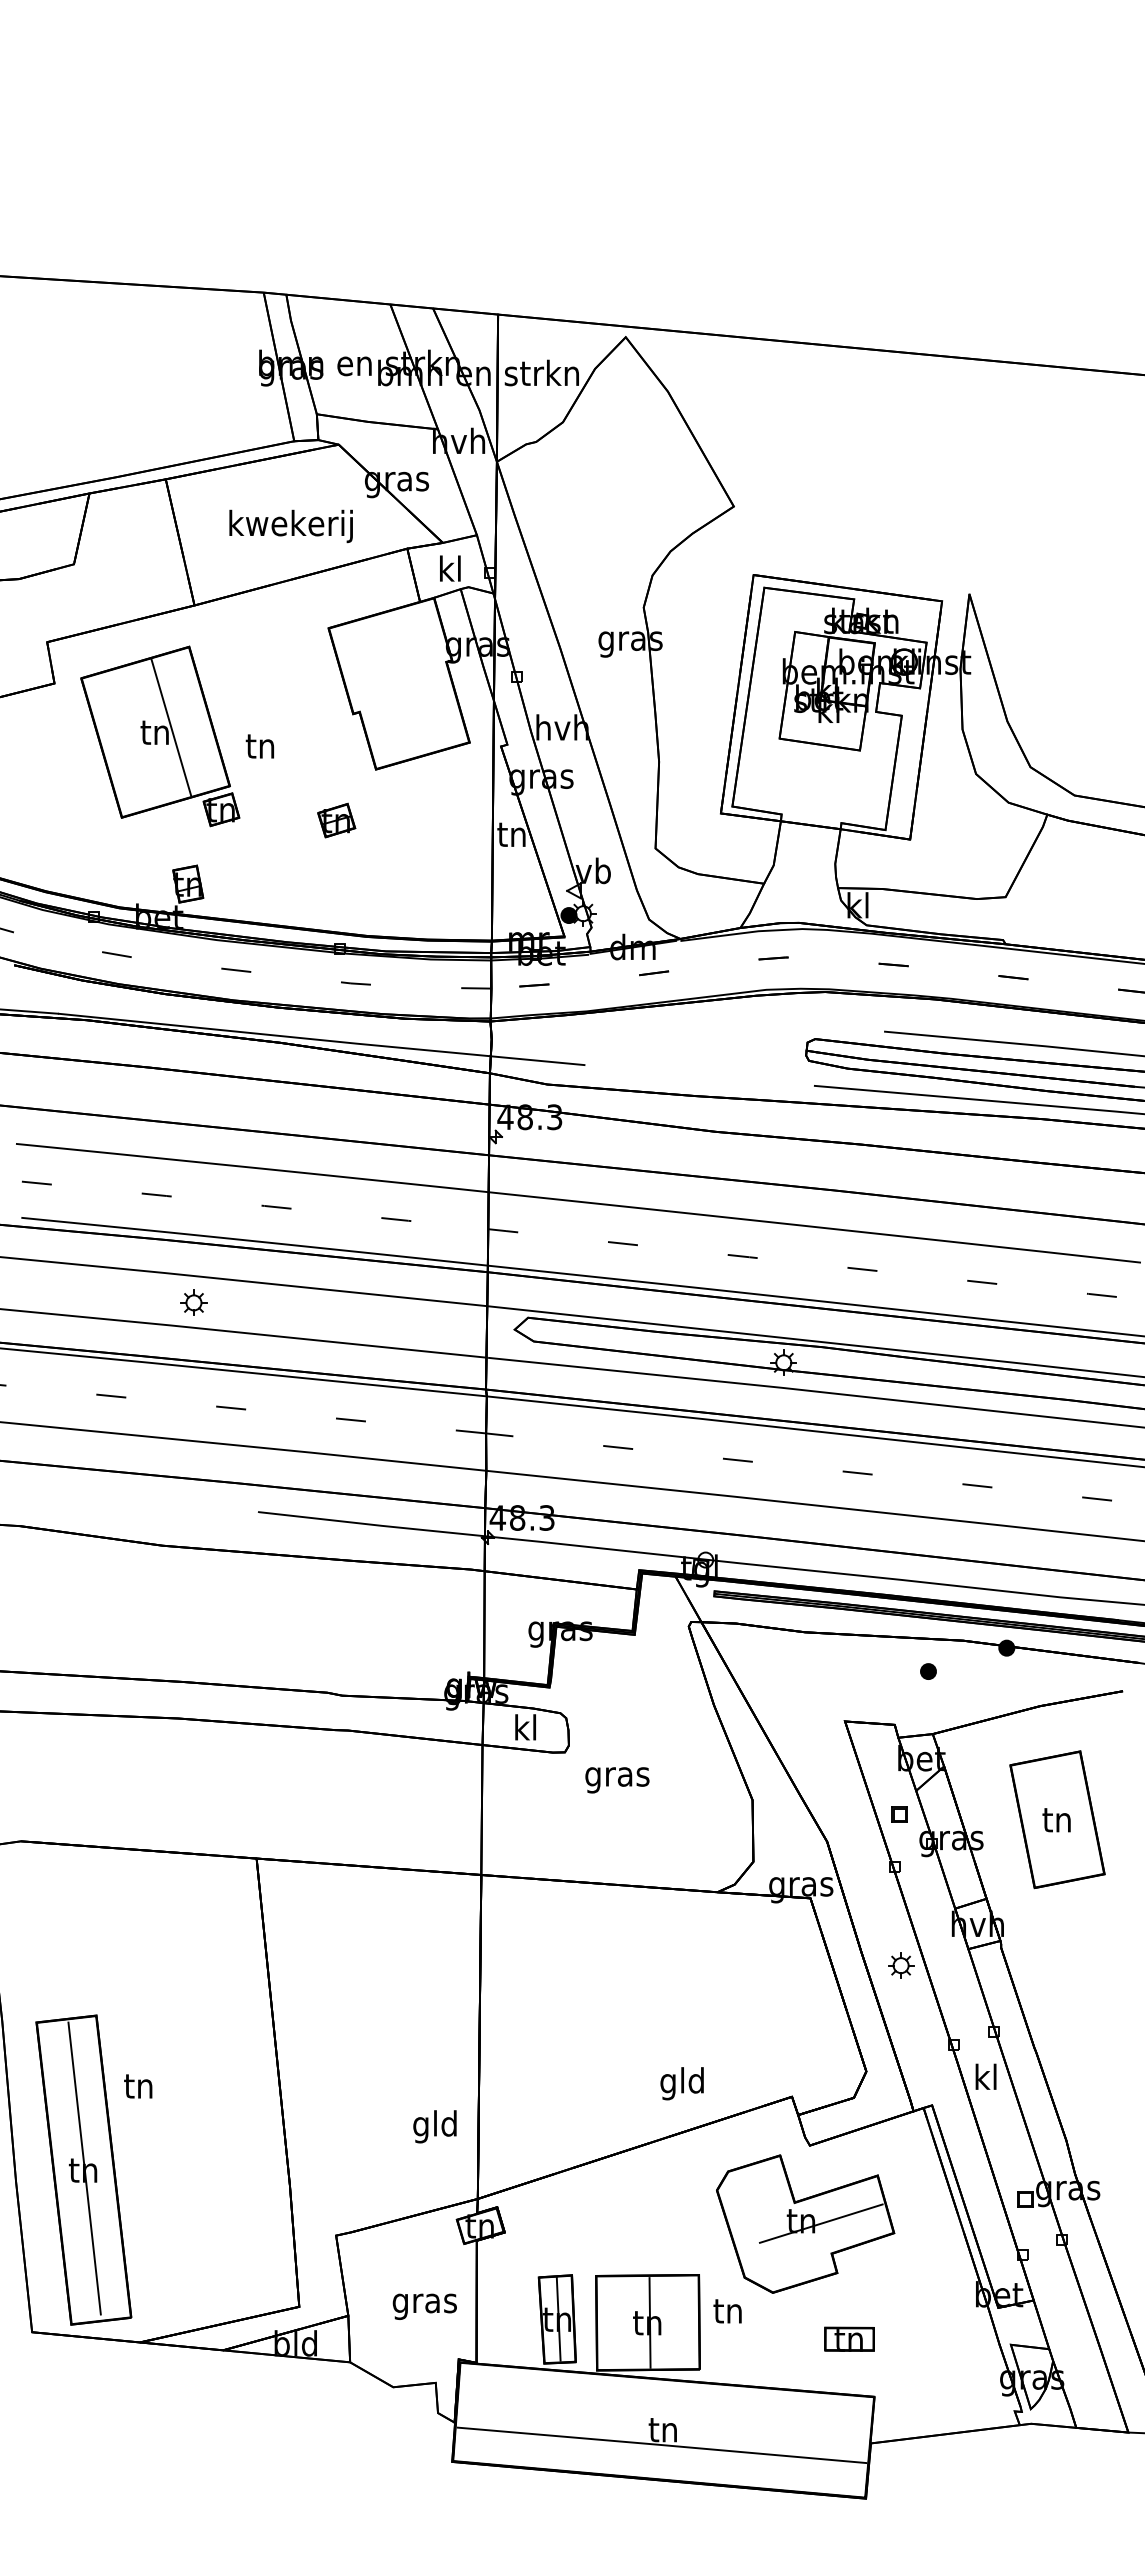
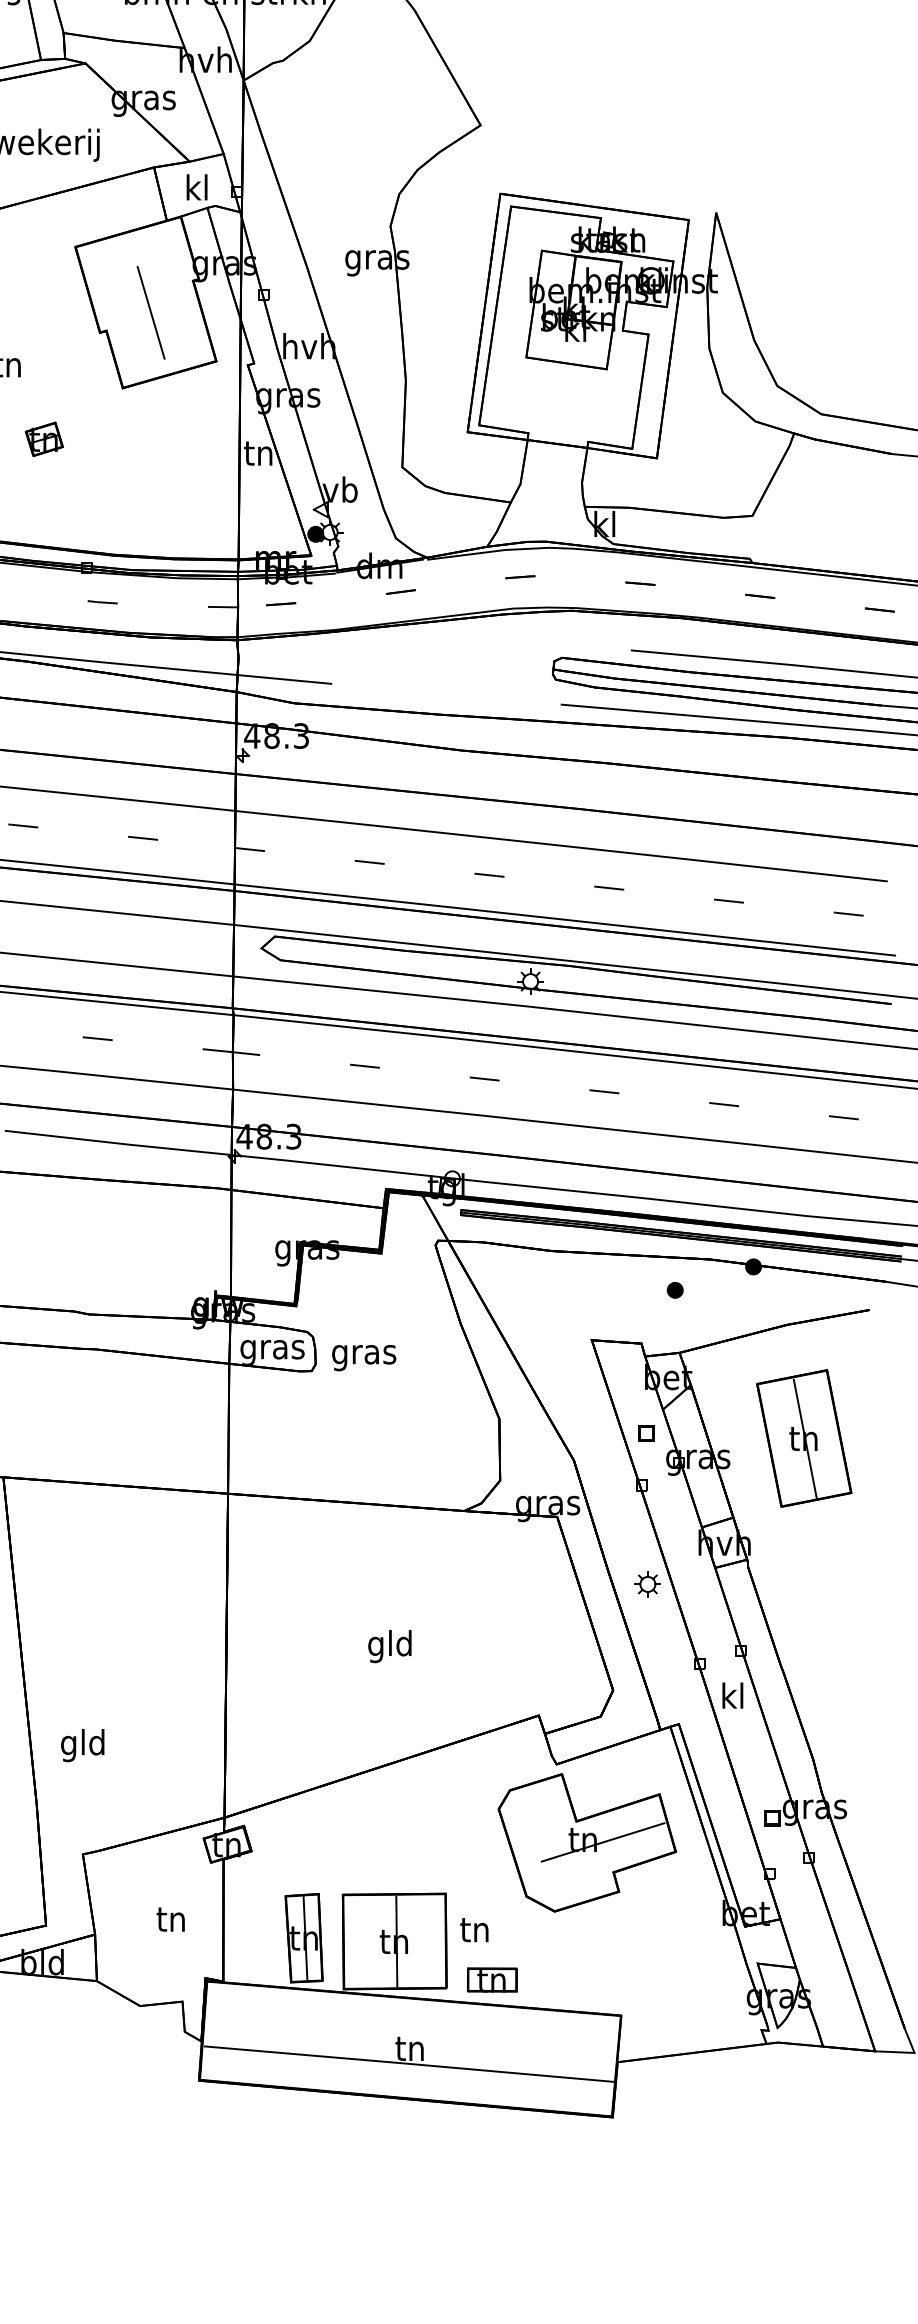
line: (403, 693) -> (150, 312), added
part: (336, 820) -> (44, 439), moved
text: (525, 1729) -> (272, 1348), kl -> gras
text: (617, 1780) -> (364, 1358), moved
line: (1058, 1820) -> (805, 1439), added
text: (681, 2083) -> (389, 1646), moved
text: (434, 2126) -> (82, 1745), moved
part: (805, 2223) -> (587, 1842), moved
text: (424, 2303) -> (171, 1922), gras -> tn
part: (849, 2338) -> (492, 1979), moved

